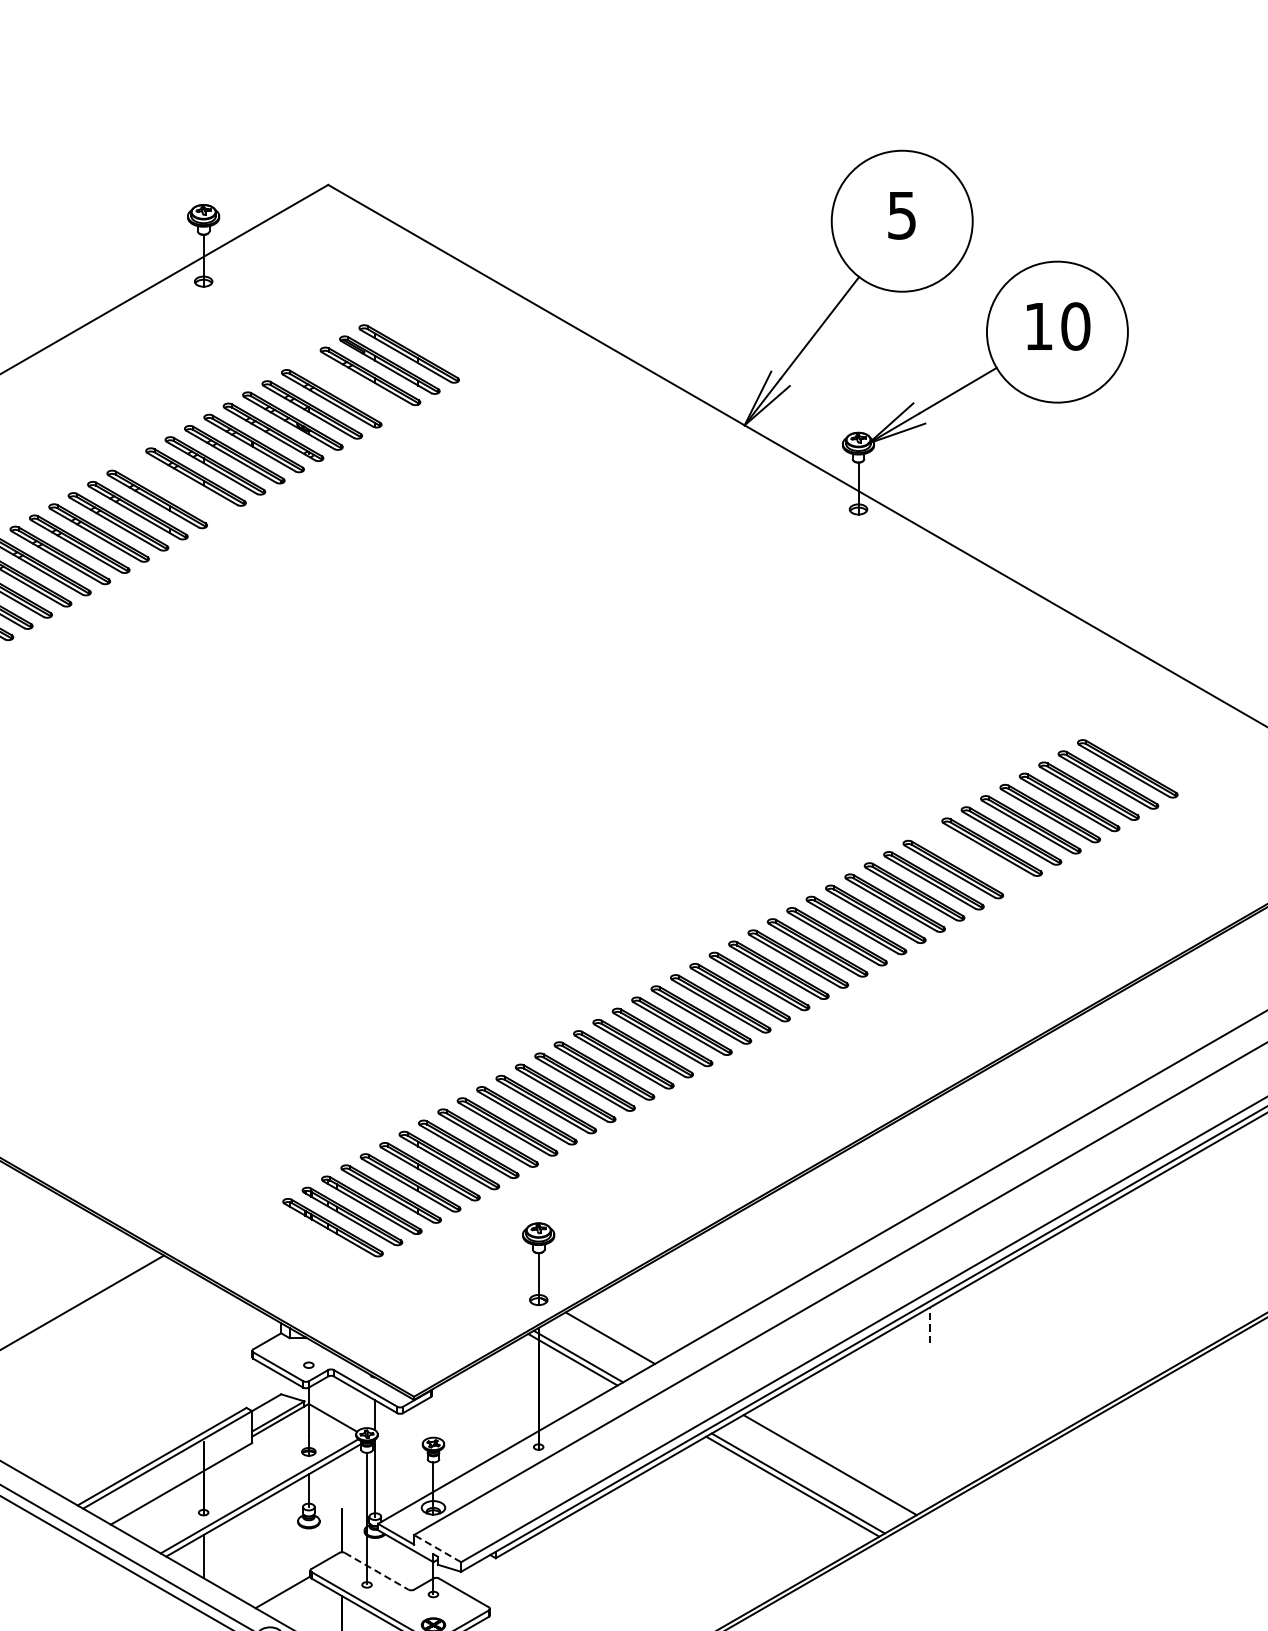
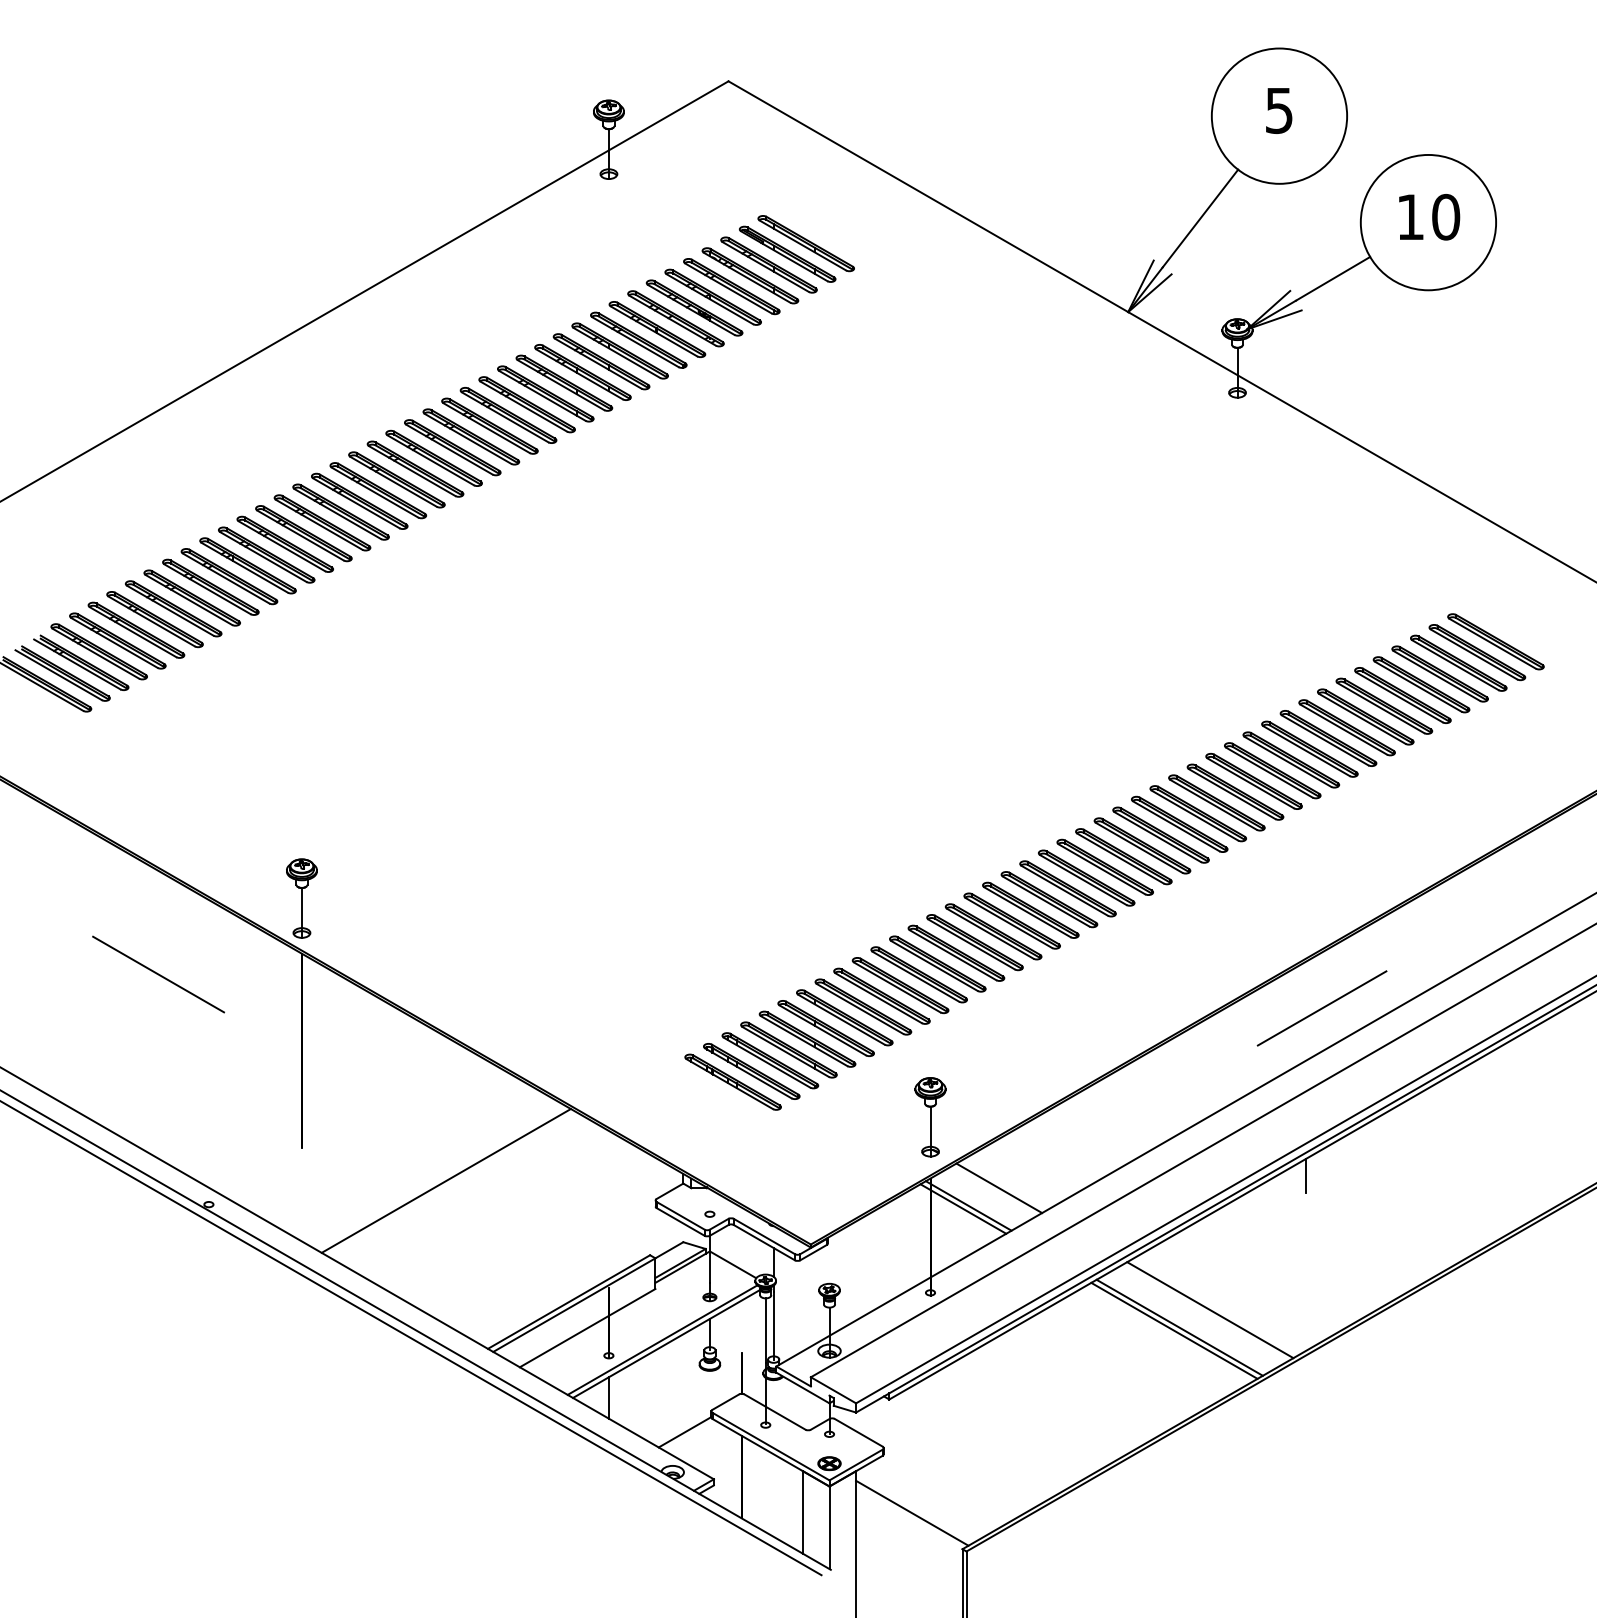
part: (351, 387) -> (750, 275), added
part: (176, 488) -> (582, 372), added
part: (972, 858) -> (1346, 727), added
line: (946, 1150) -> (1321, 1008), added
line: (930, 1324) -> (1306, 1175), dashed -> solid
line: (437, 1548) -> (833, 1390), dashed -> solid
line: (377, 1571) -> (775, 1412), dashed -> solid

